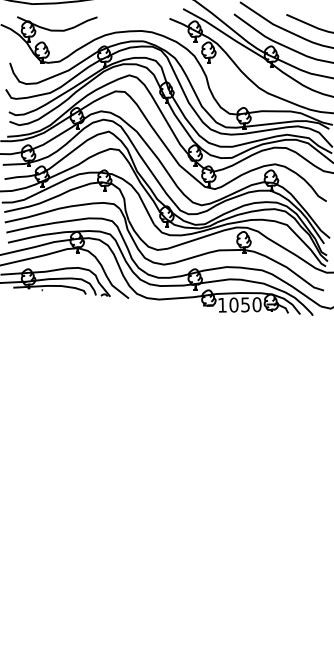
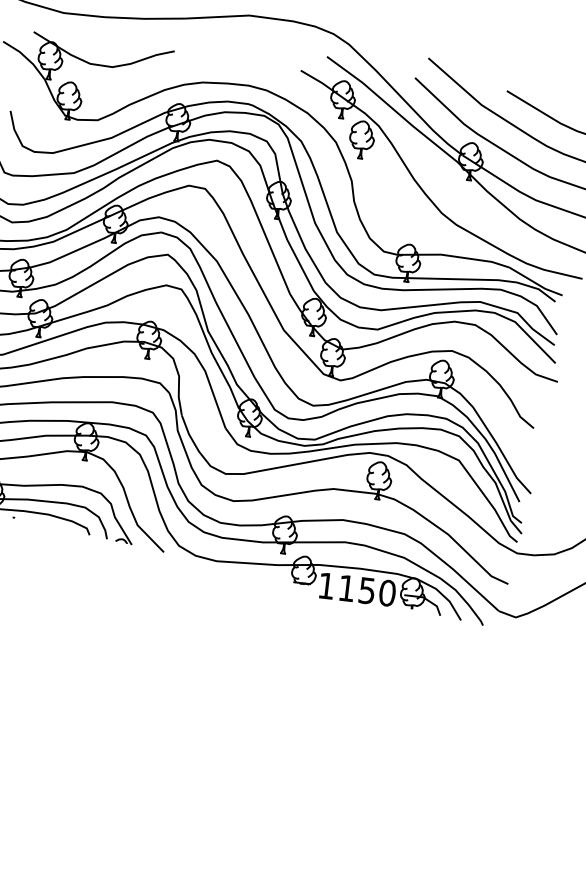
text: (233, 304) -> (346, 587), 1050 -> 1150

